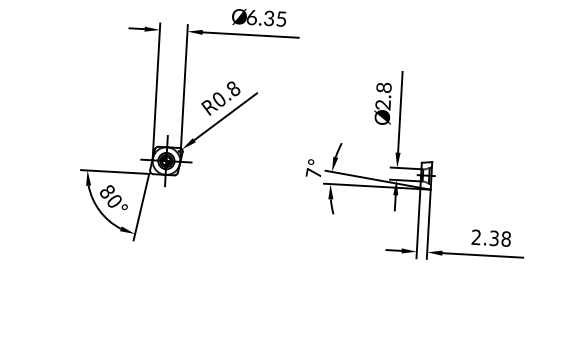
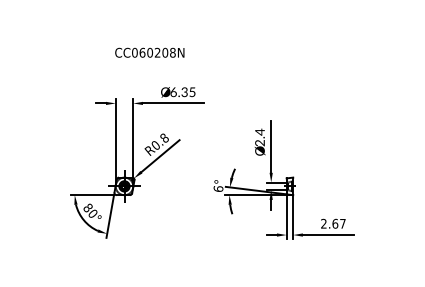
text: (383, 86) -> (259, 131), 2.8 -> 2.4
text: (313, 172) -> (218, 188), 7° -> 6°
text: (499, 238) -> (338, 223), 2.38 -> 2.67

